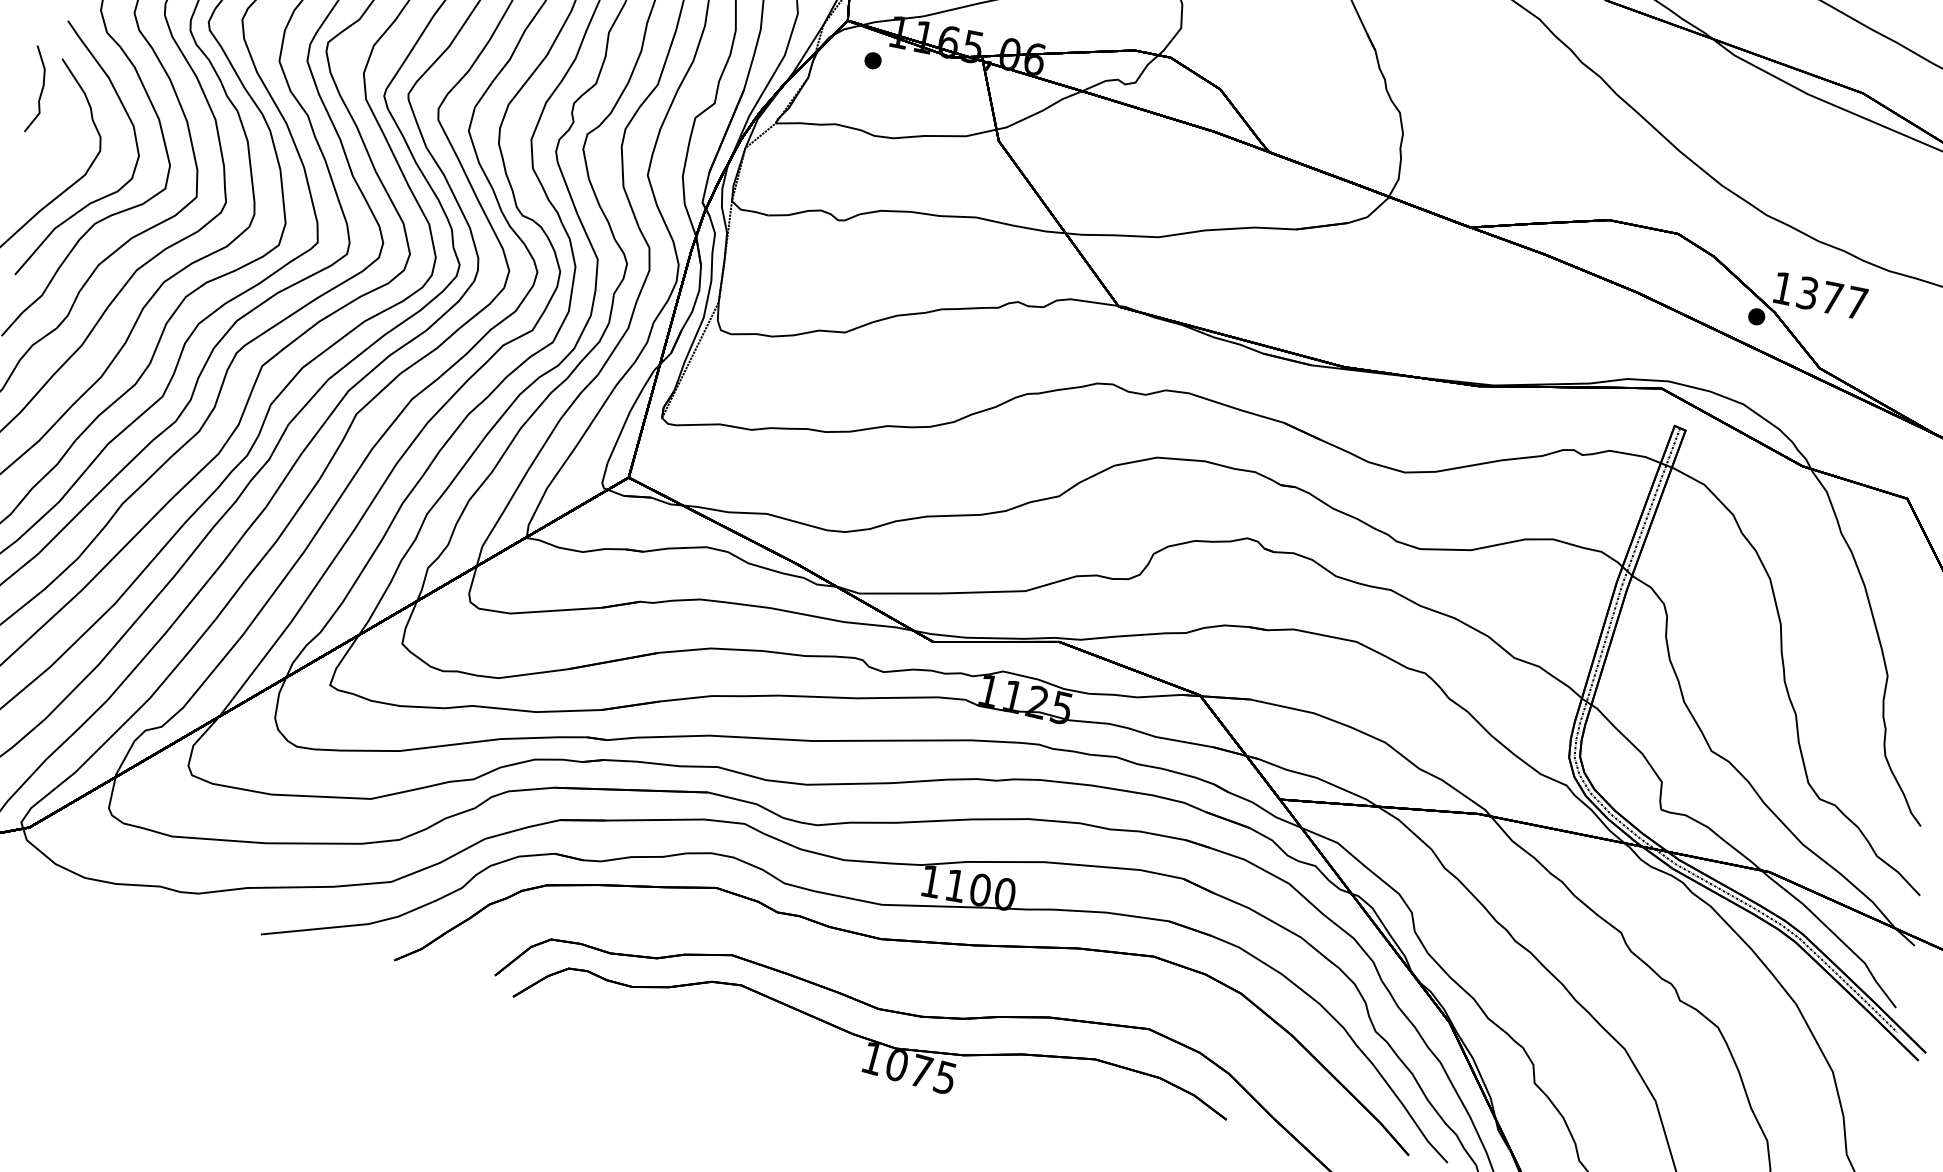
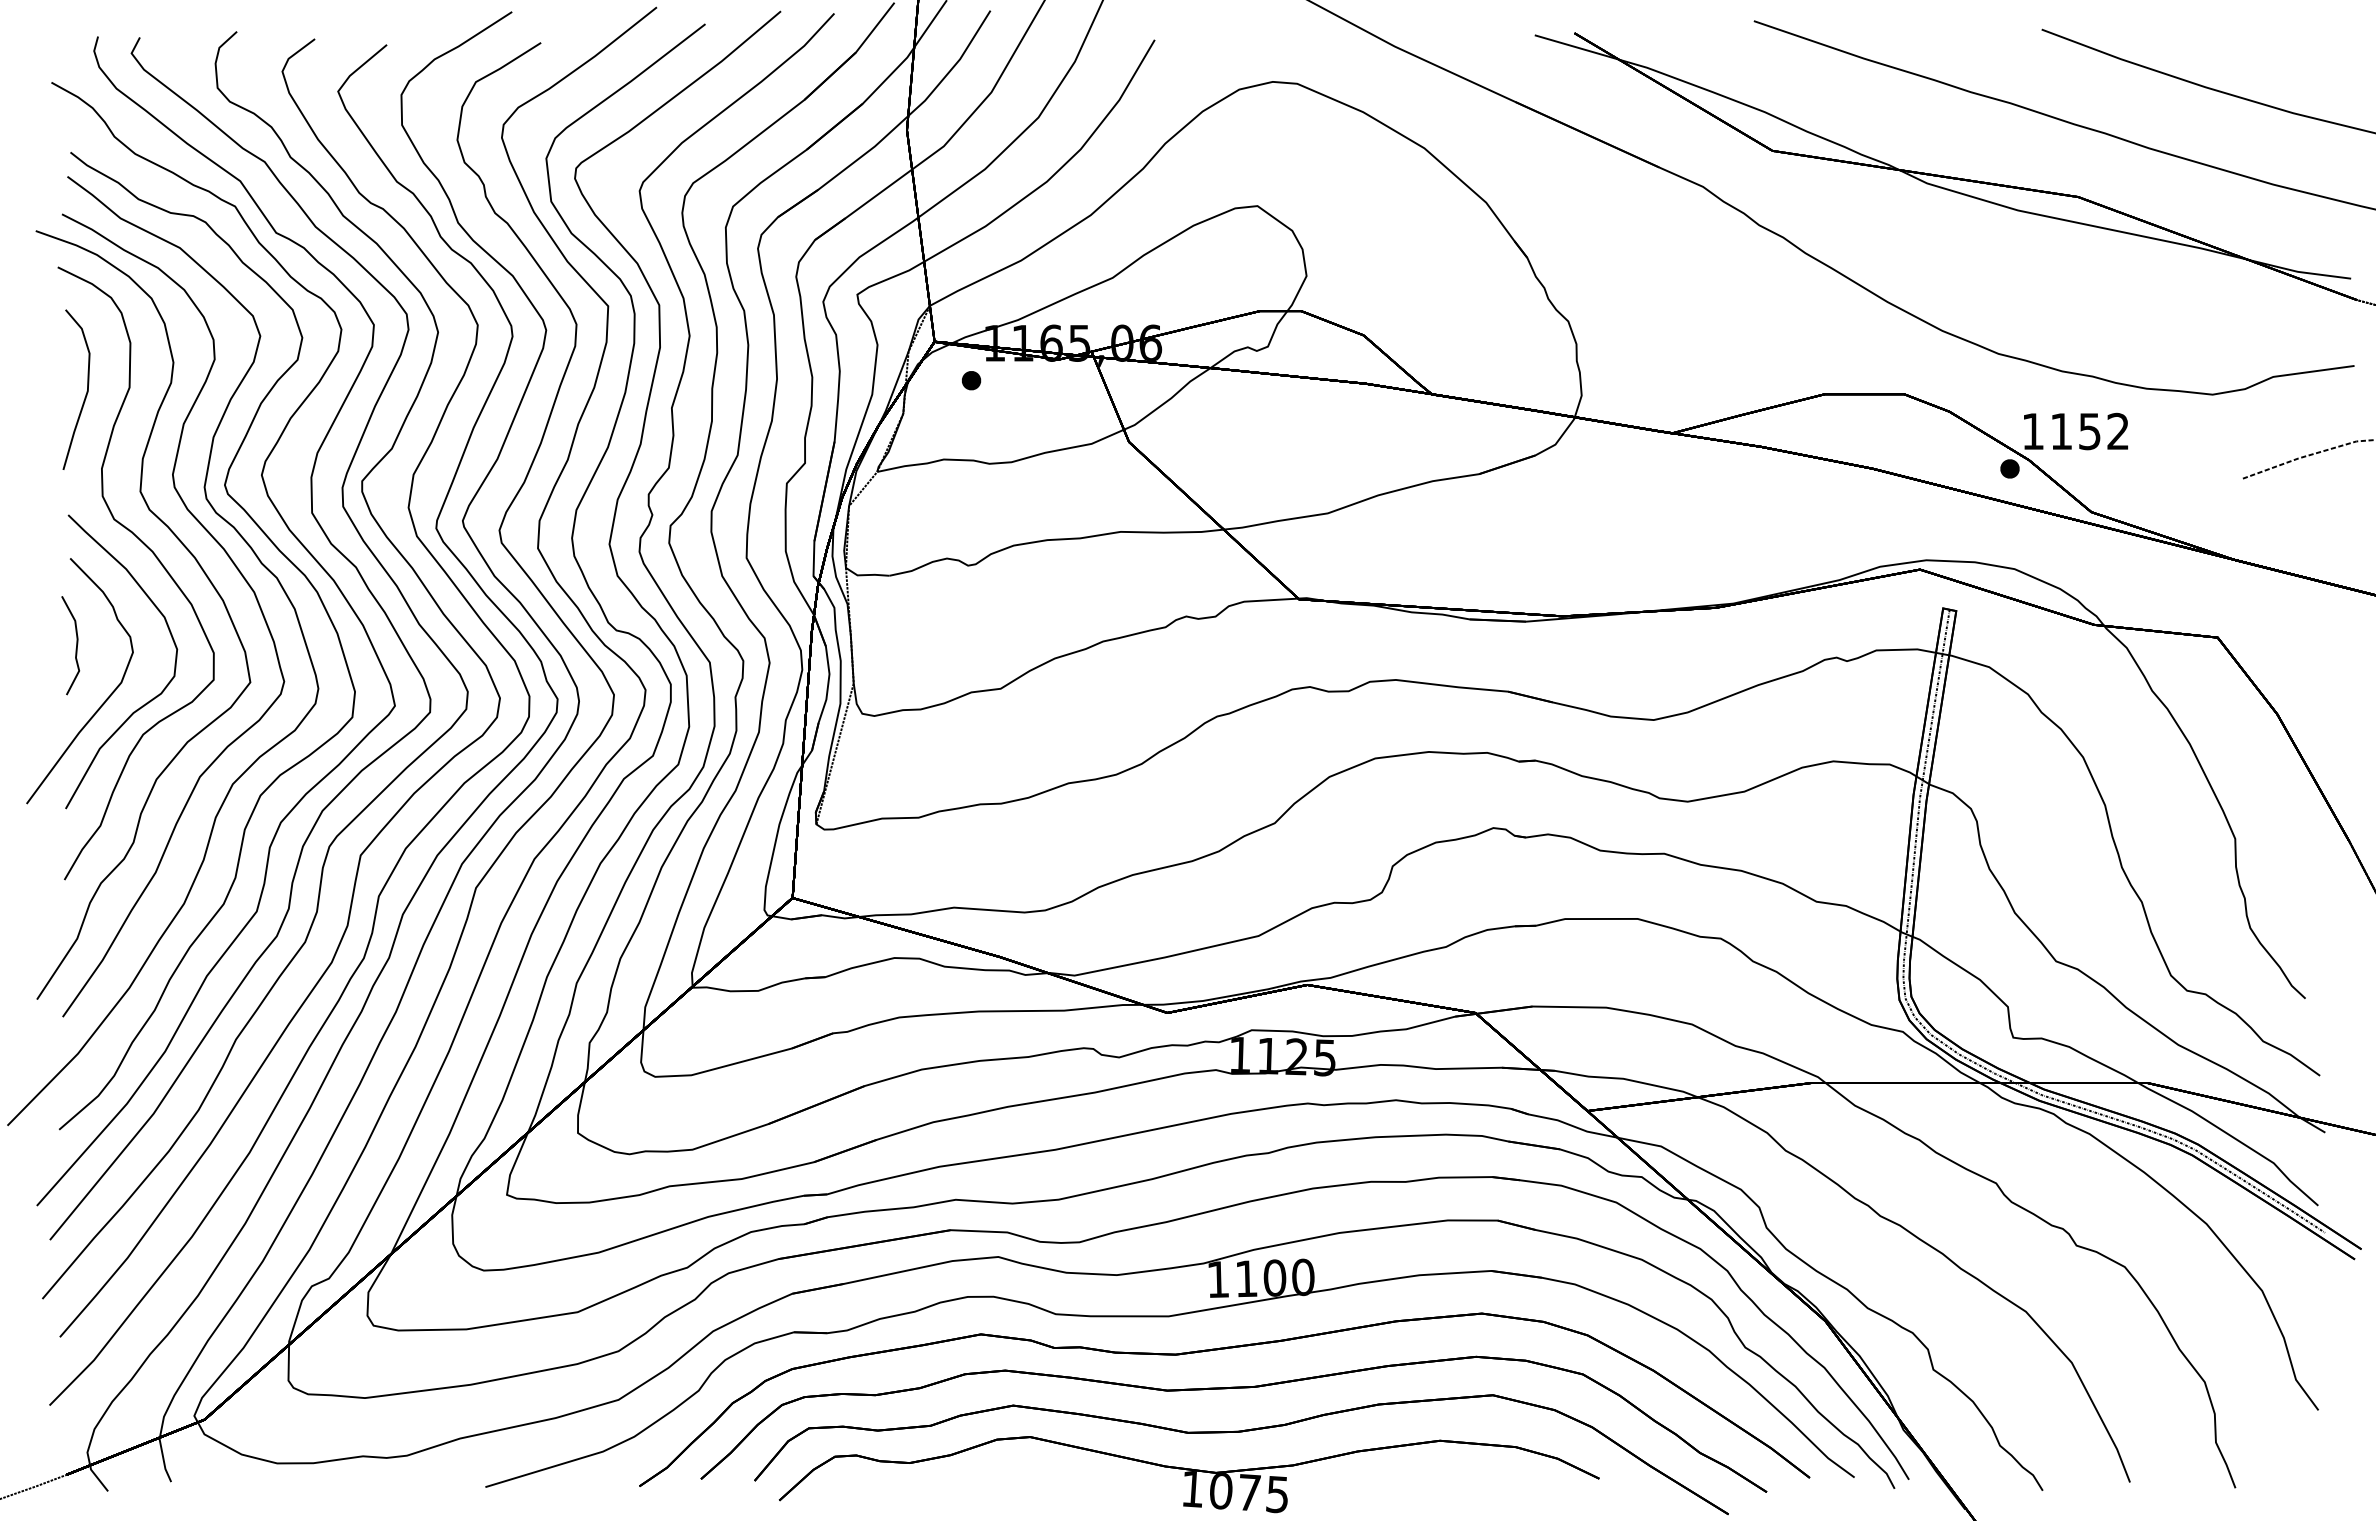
part: (36, 89) -> (70, 645), moved
text: (1831, 298) -> (2089, 431), 1377 -> 1152
part: (919, 978) -> (1226, 1389), added

